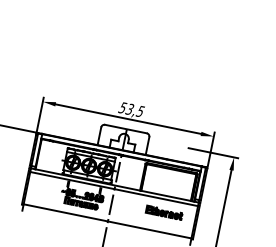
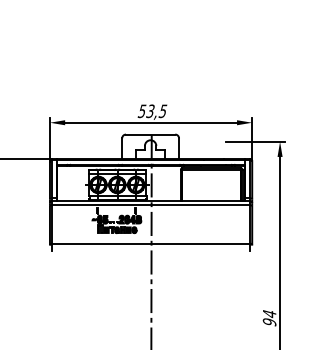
part: (164, 212) -> (213, 220), removed

